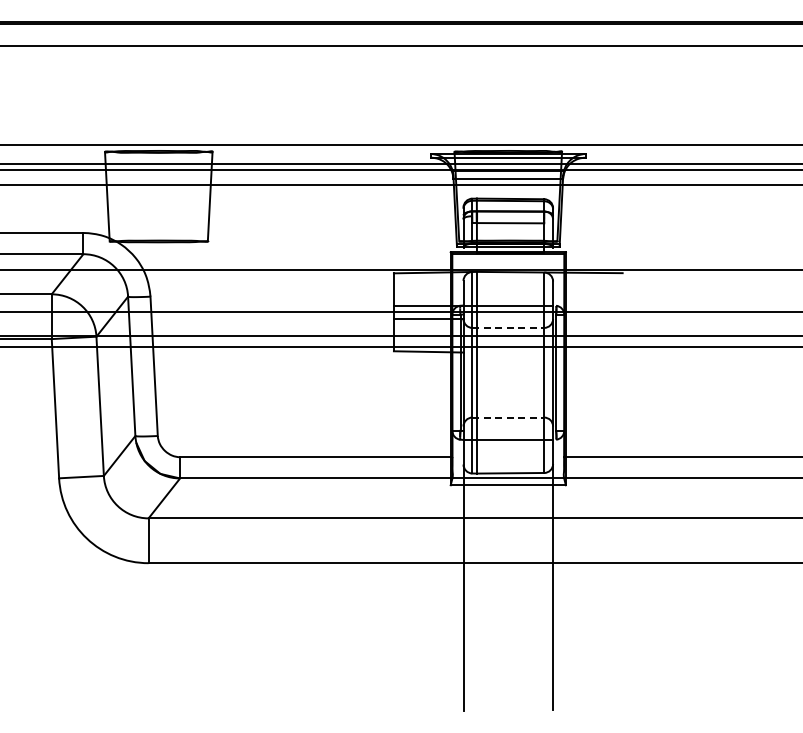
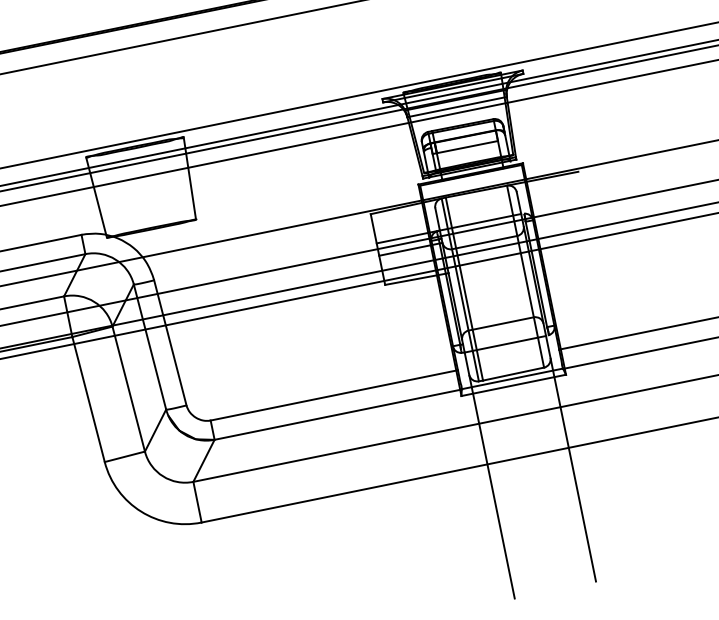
line: (508, 327) -> (484, 242), dashed -> solid
line: (508, 417) -> (501, 323), dashed -> solid

